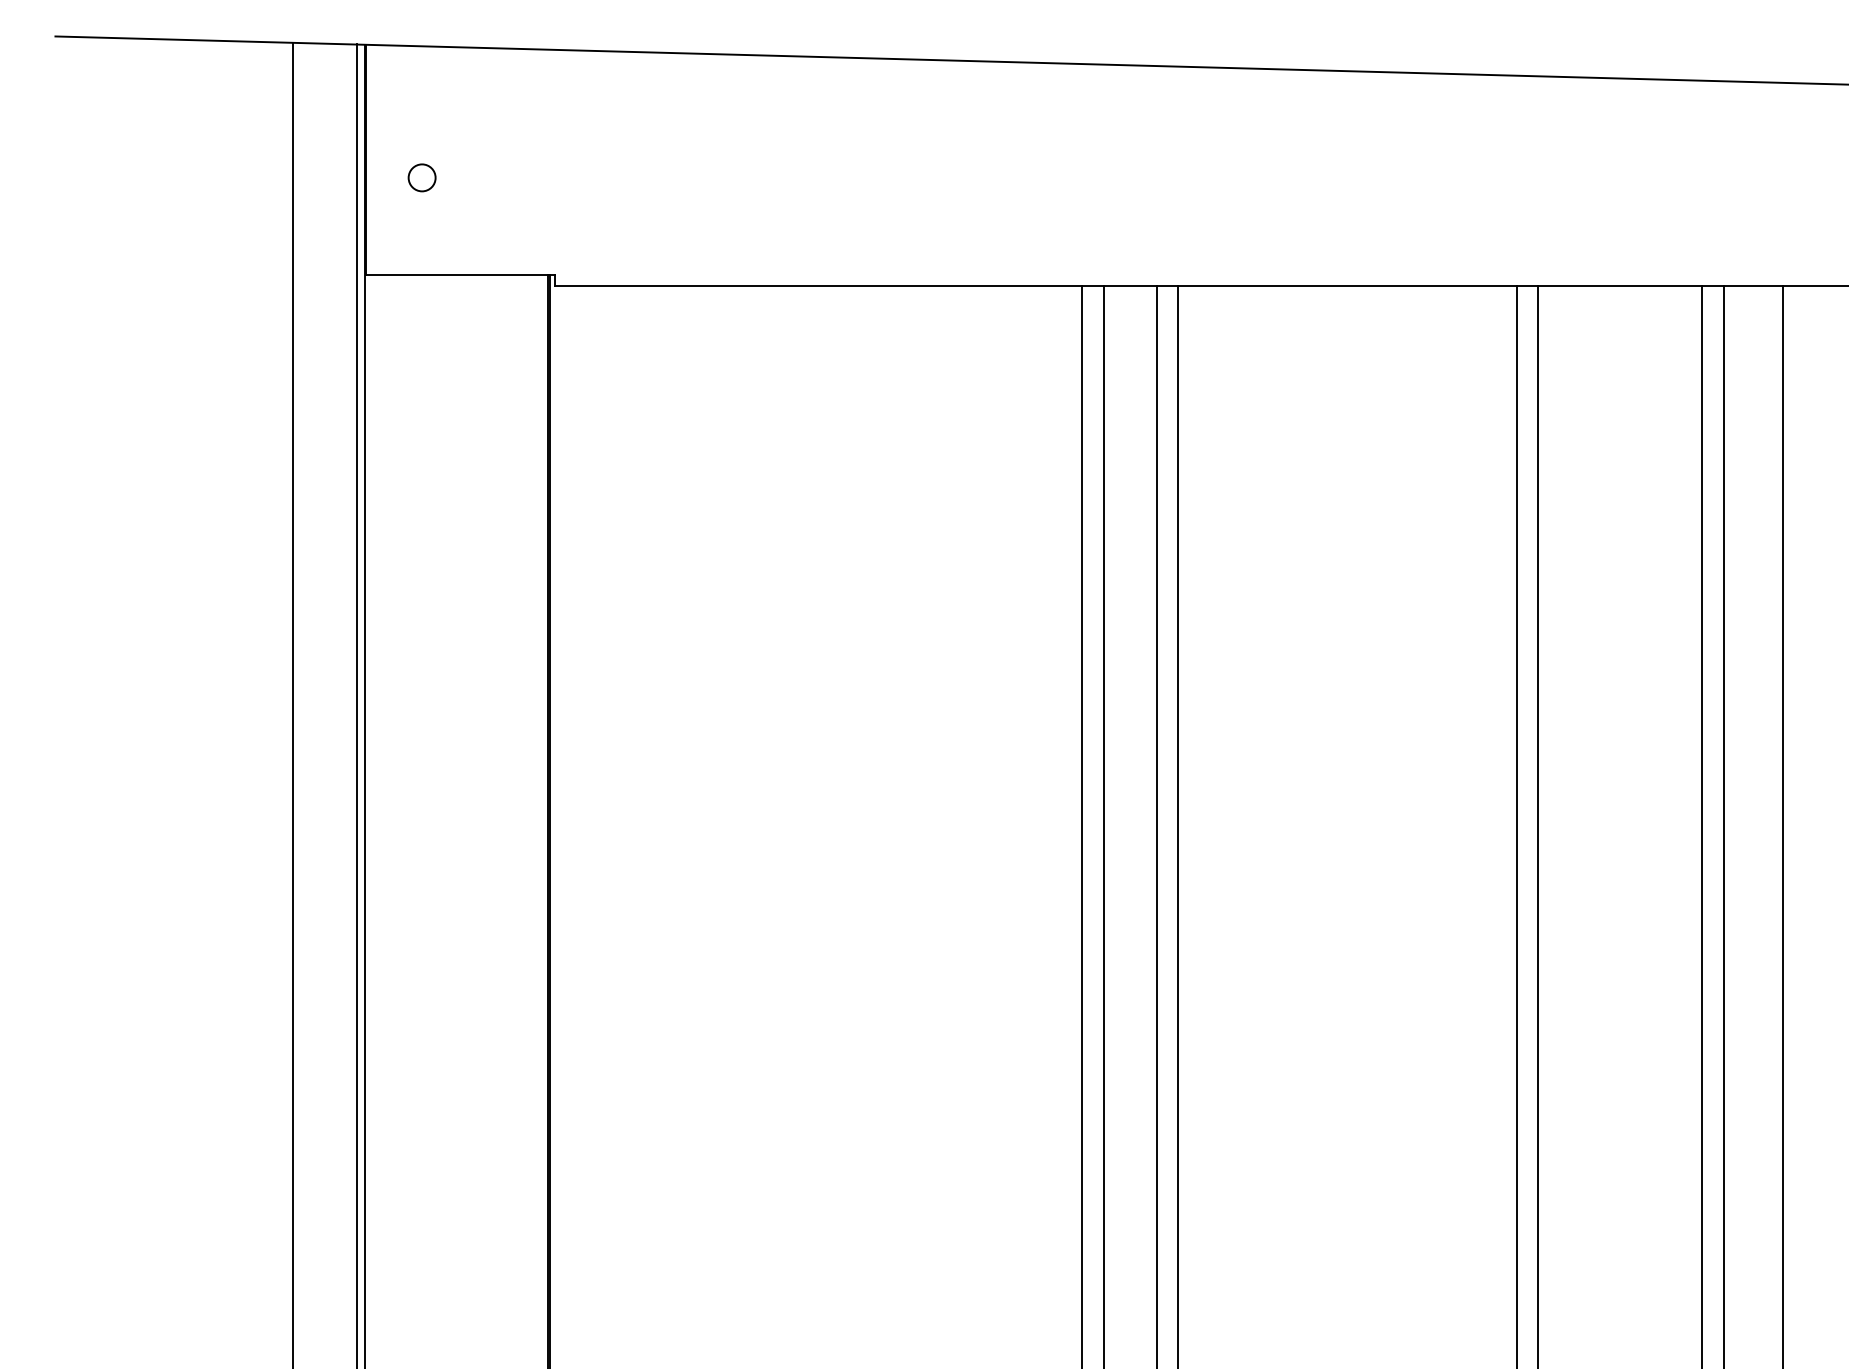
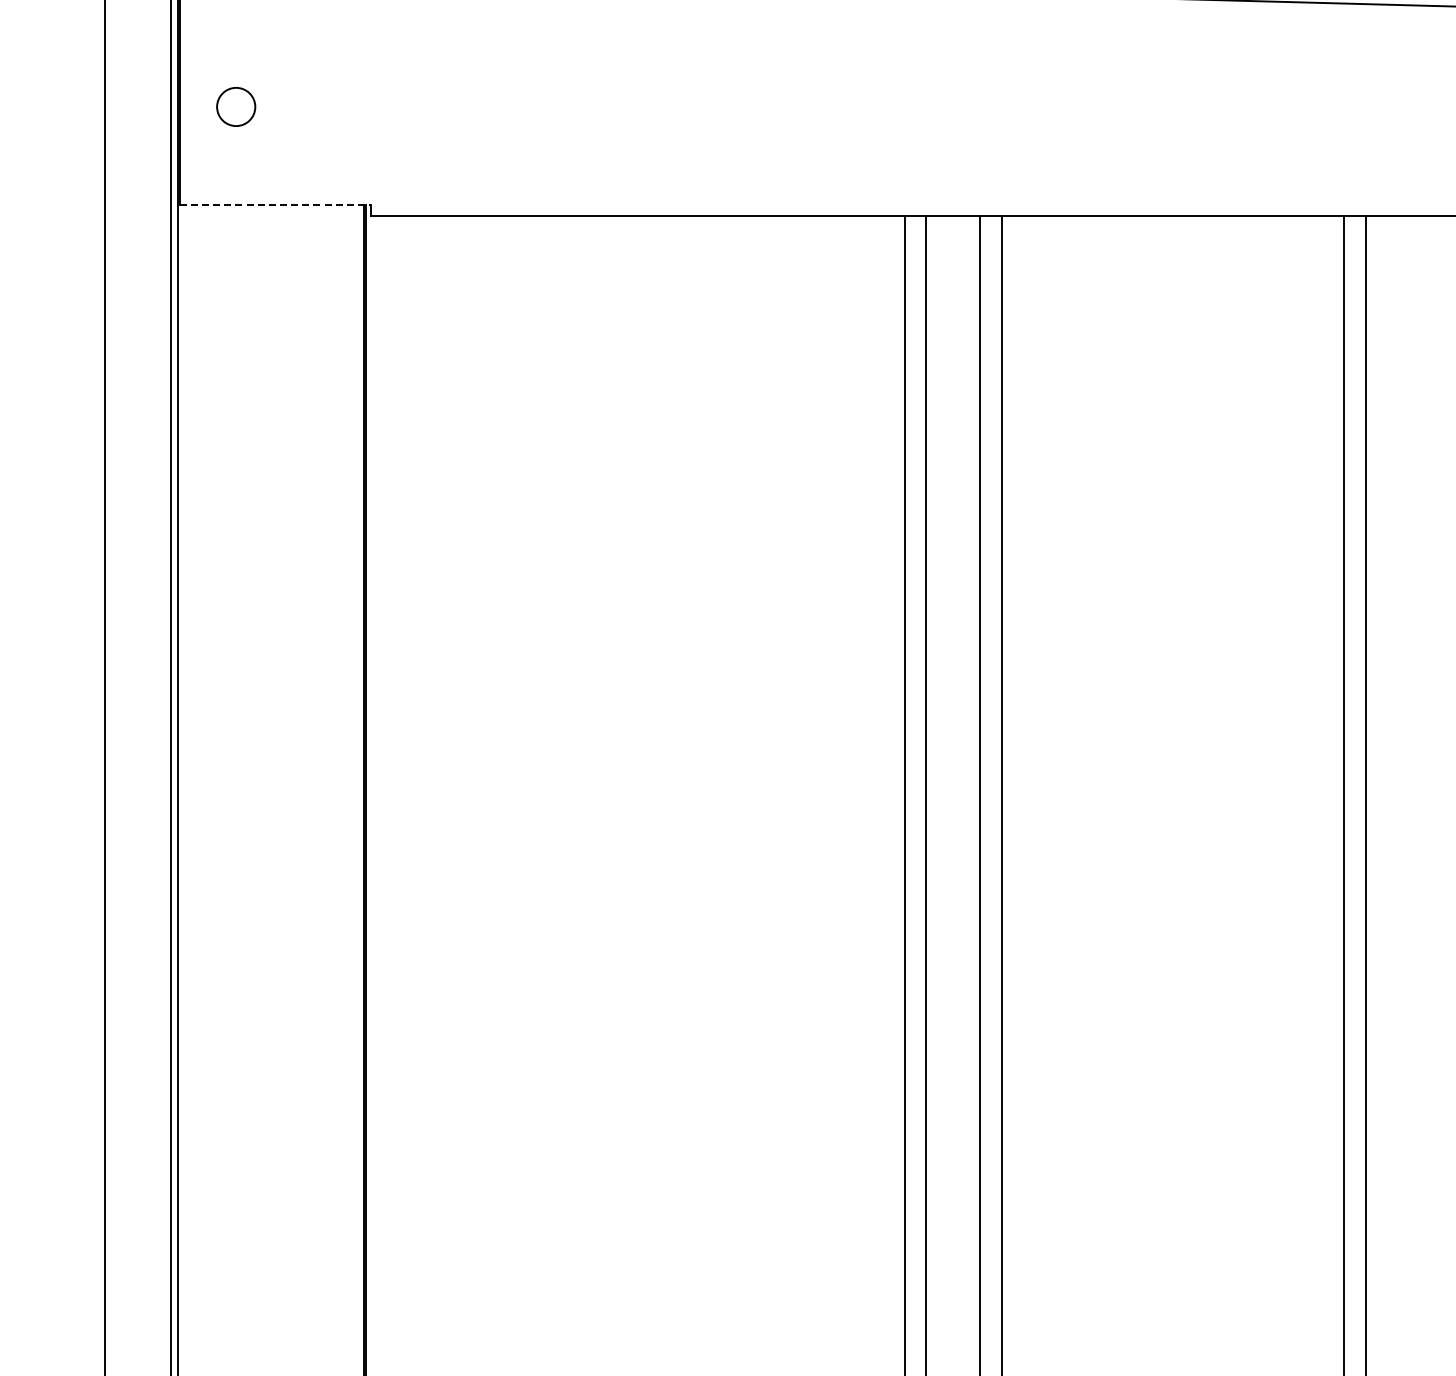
circle: (421, 177) -> (235, 106), size x1.4
line: (461, 274) -> (275, 204), solid -> dashed

